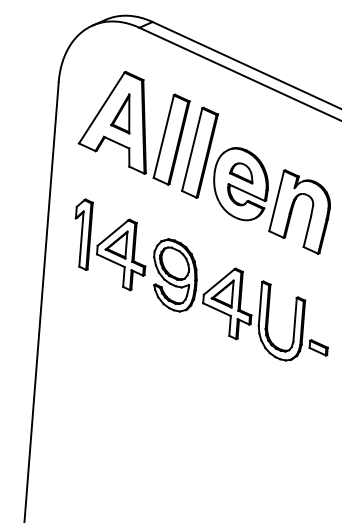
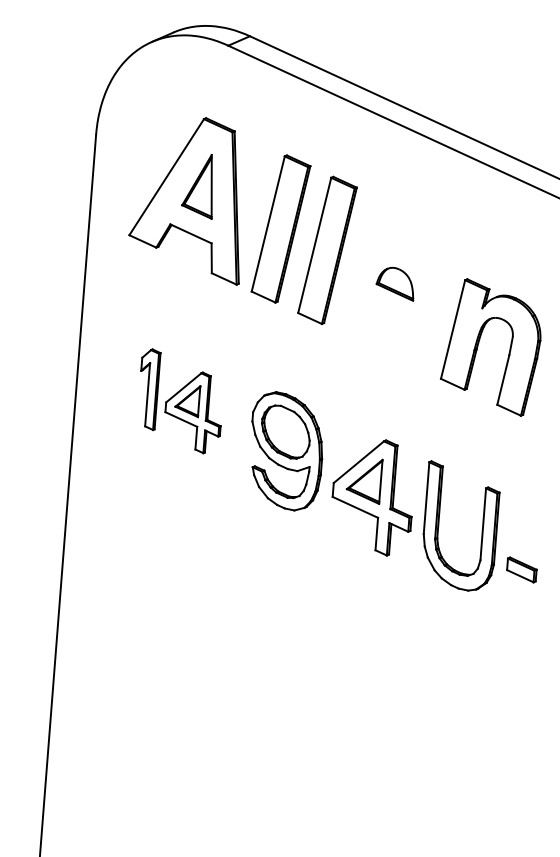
part: (240, 184) -> (393, 302), removed
part: (110, 244) -> (180, 400), size x0.7

